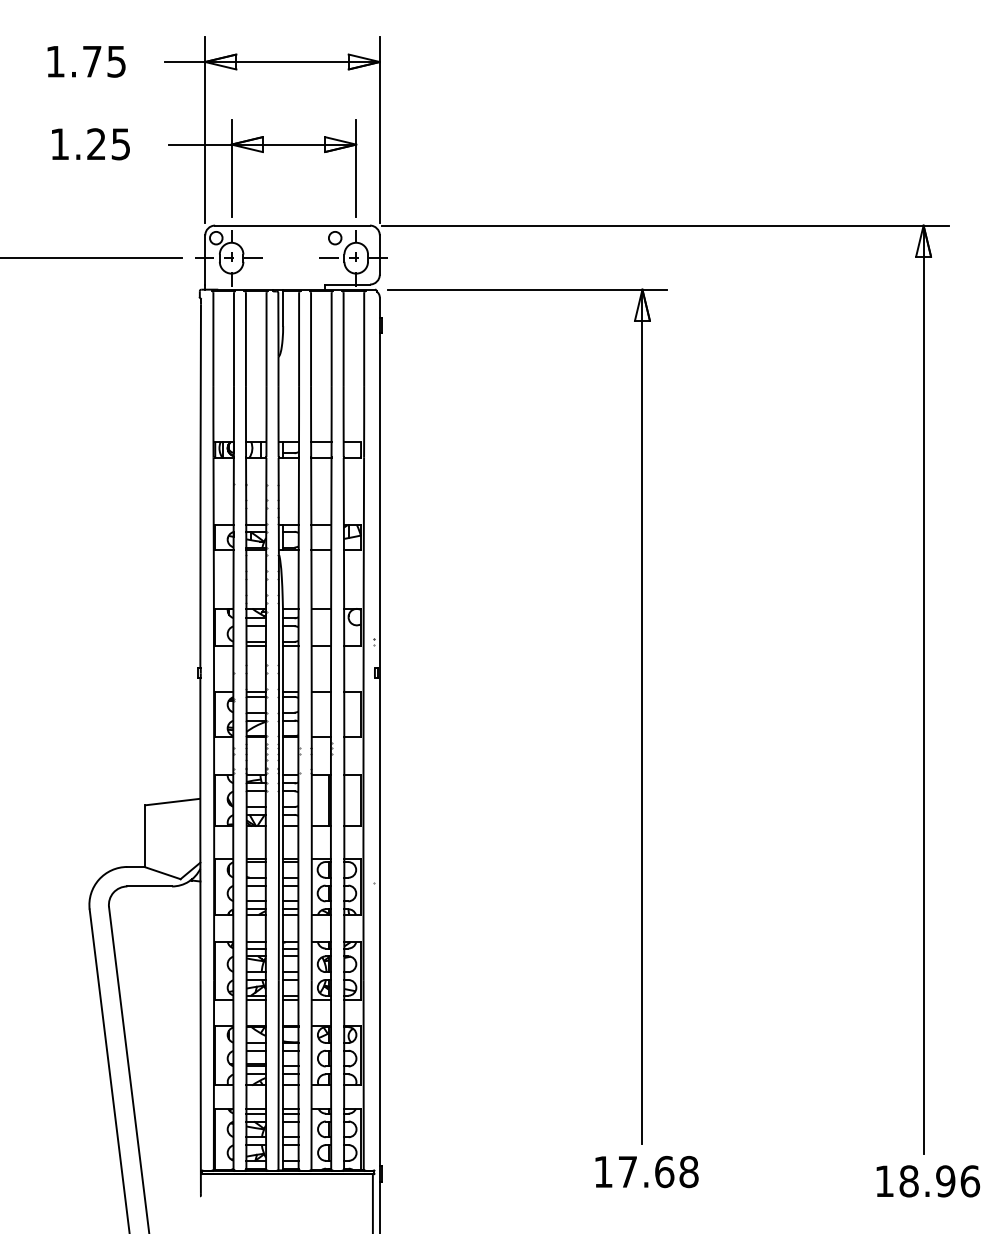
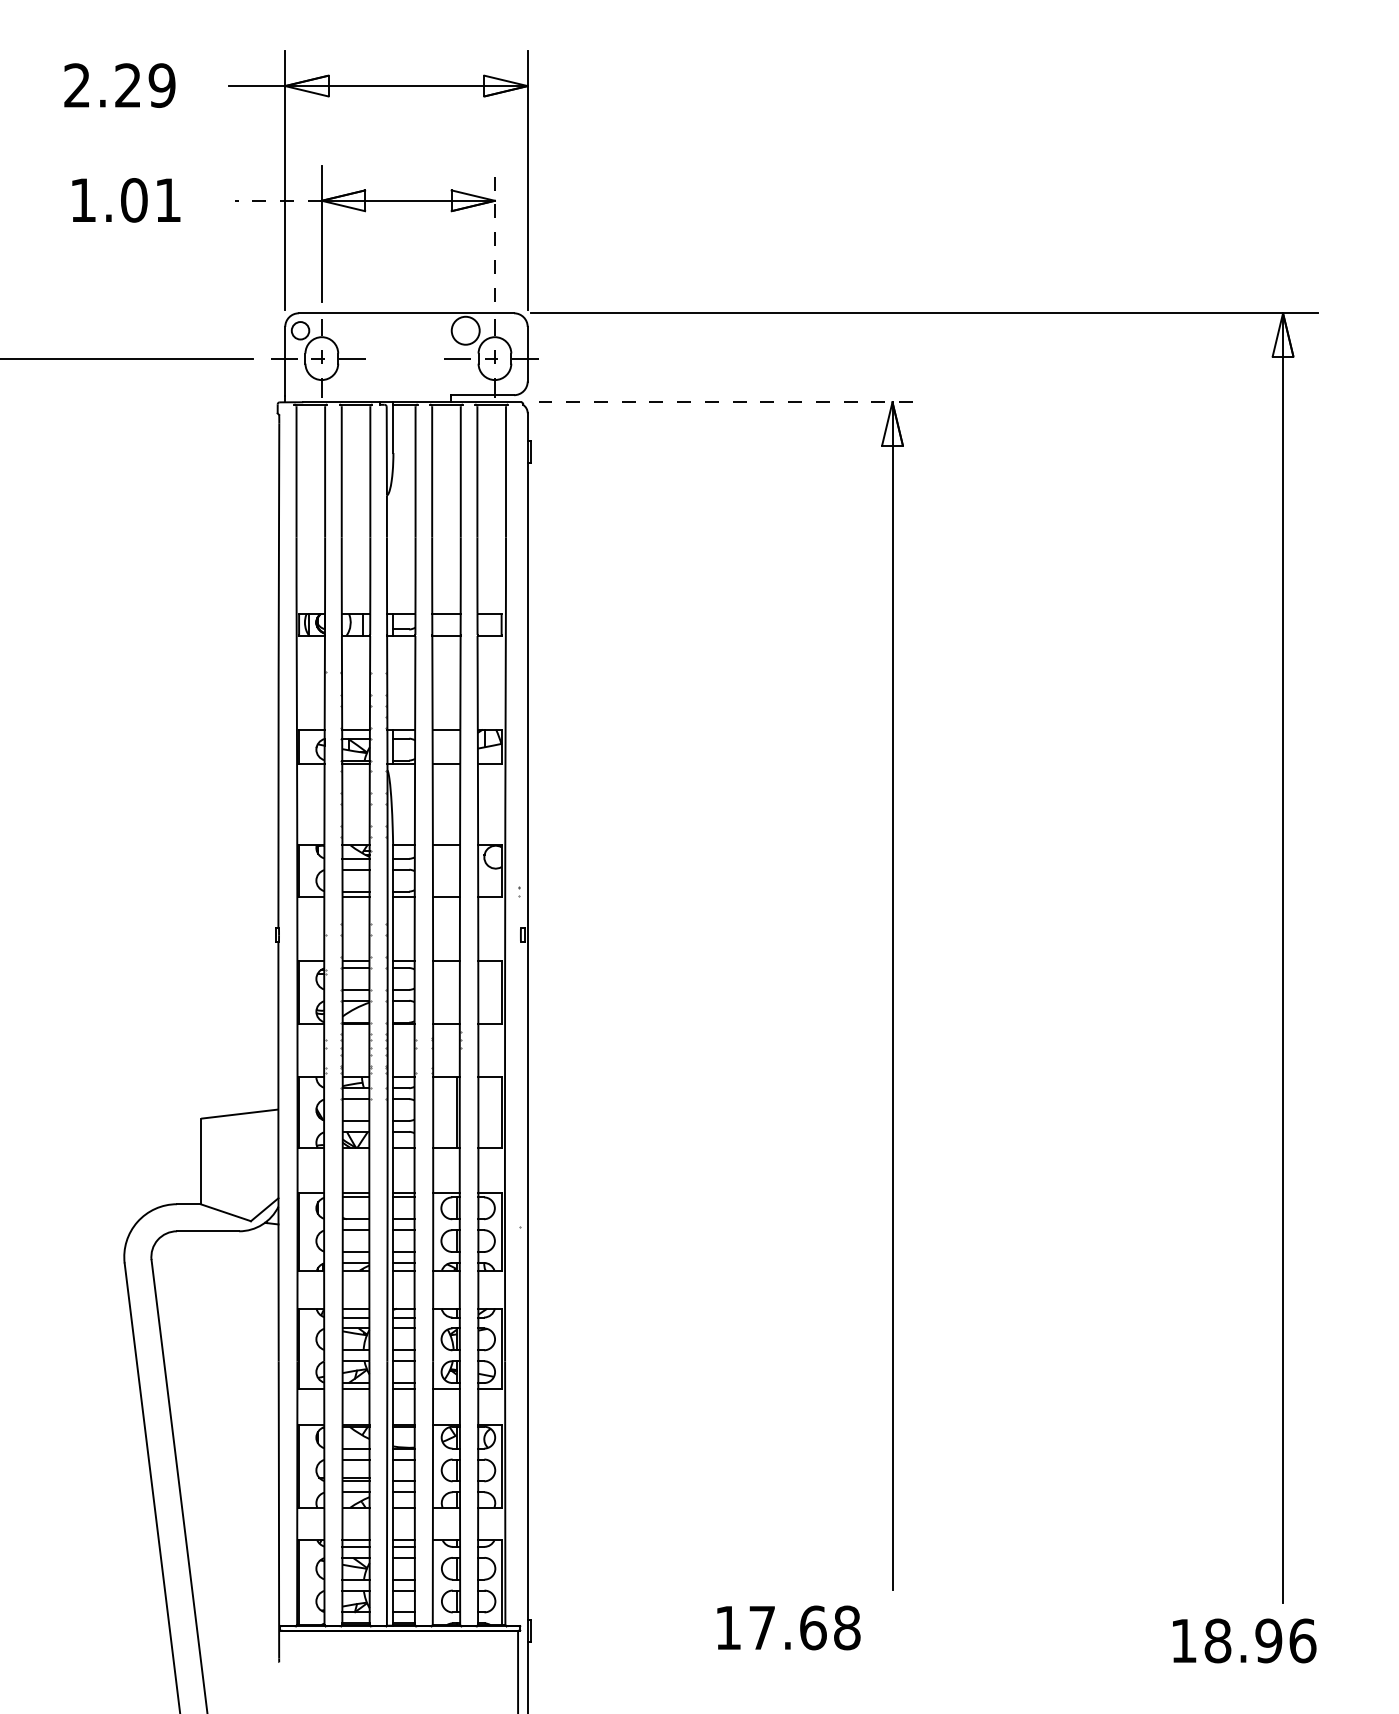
text: (85, 61) -> (119, 85), 1.75 -> 2.29
text: (108, 144) -> (150, 200), 1.25 -> 1.01
line: (200, 144) -> (278, 200), solid -> dashed
line: (355, 168) -> (494, 233), solid -> dashed
circle: (335, 237) -> (465, 330), size x1.6
line: (527, 289) -> (733, 402), solid -> dashed
text: (646, 1171) -> (788, 1627), moved
text: (928, 1181) -> (1244, 1640), moved

